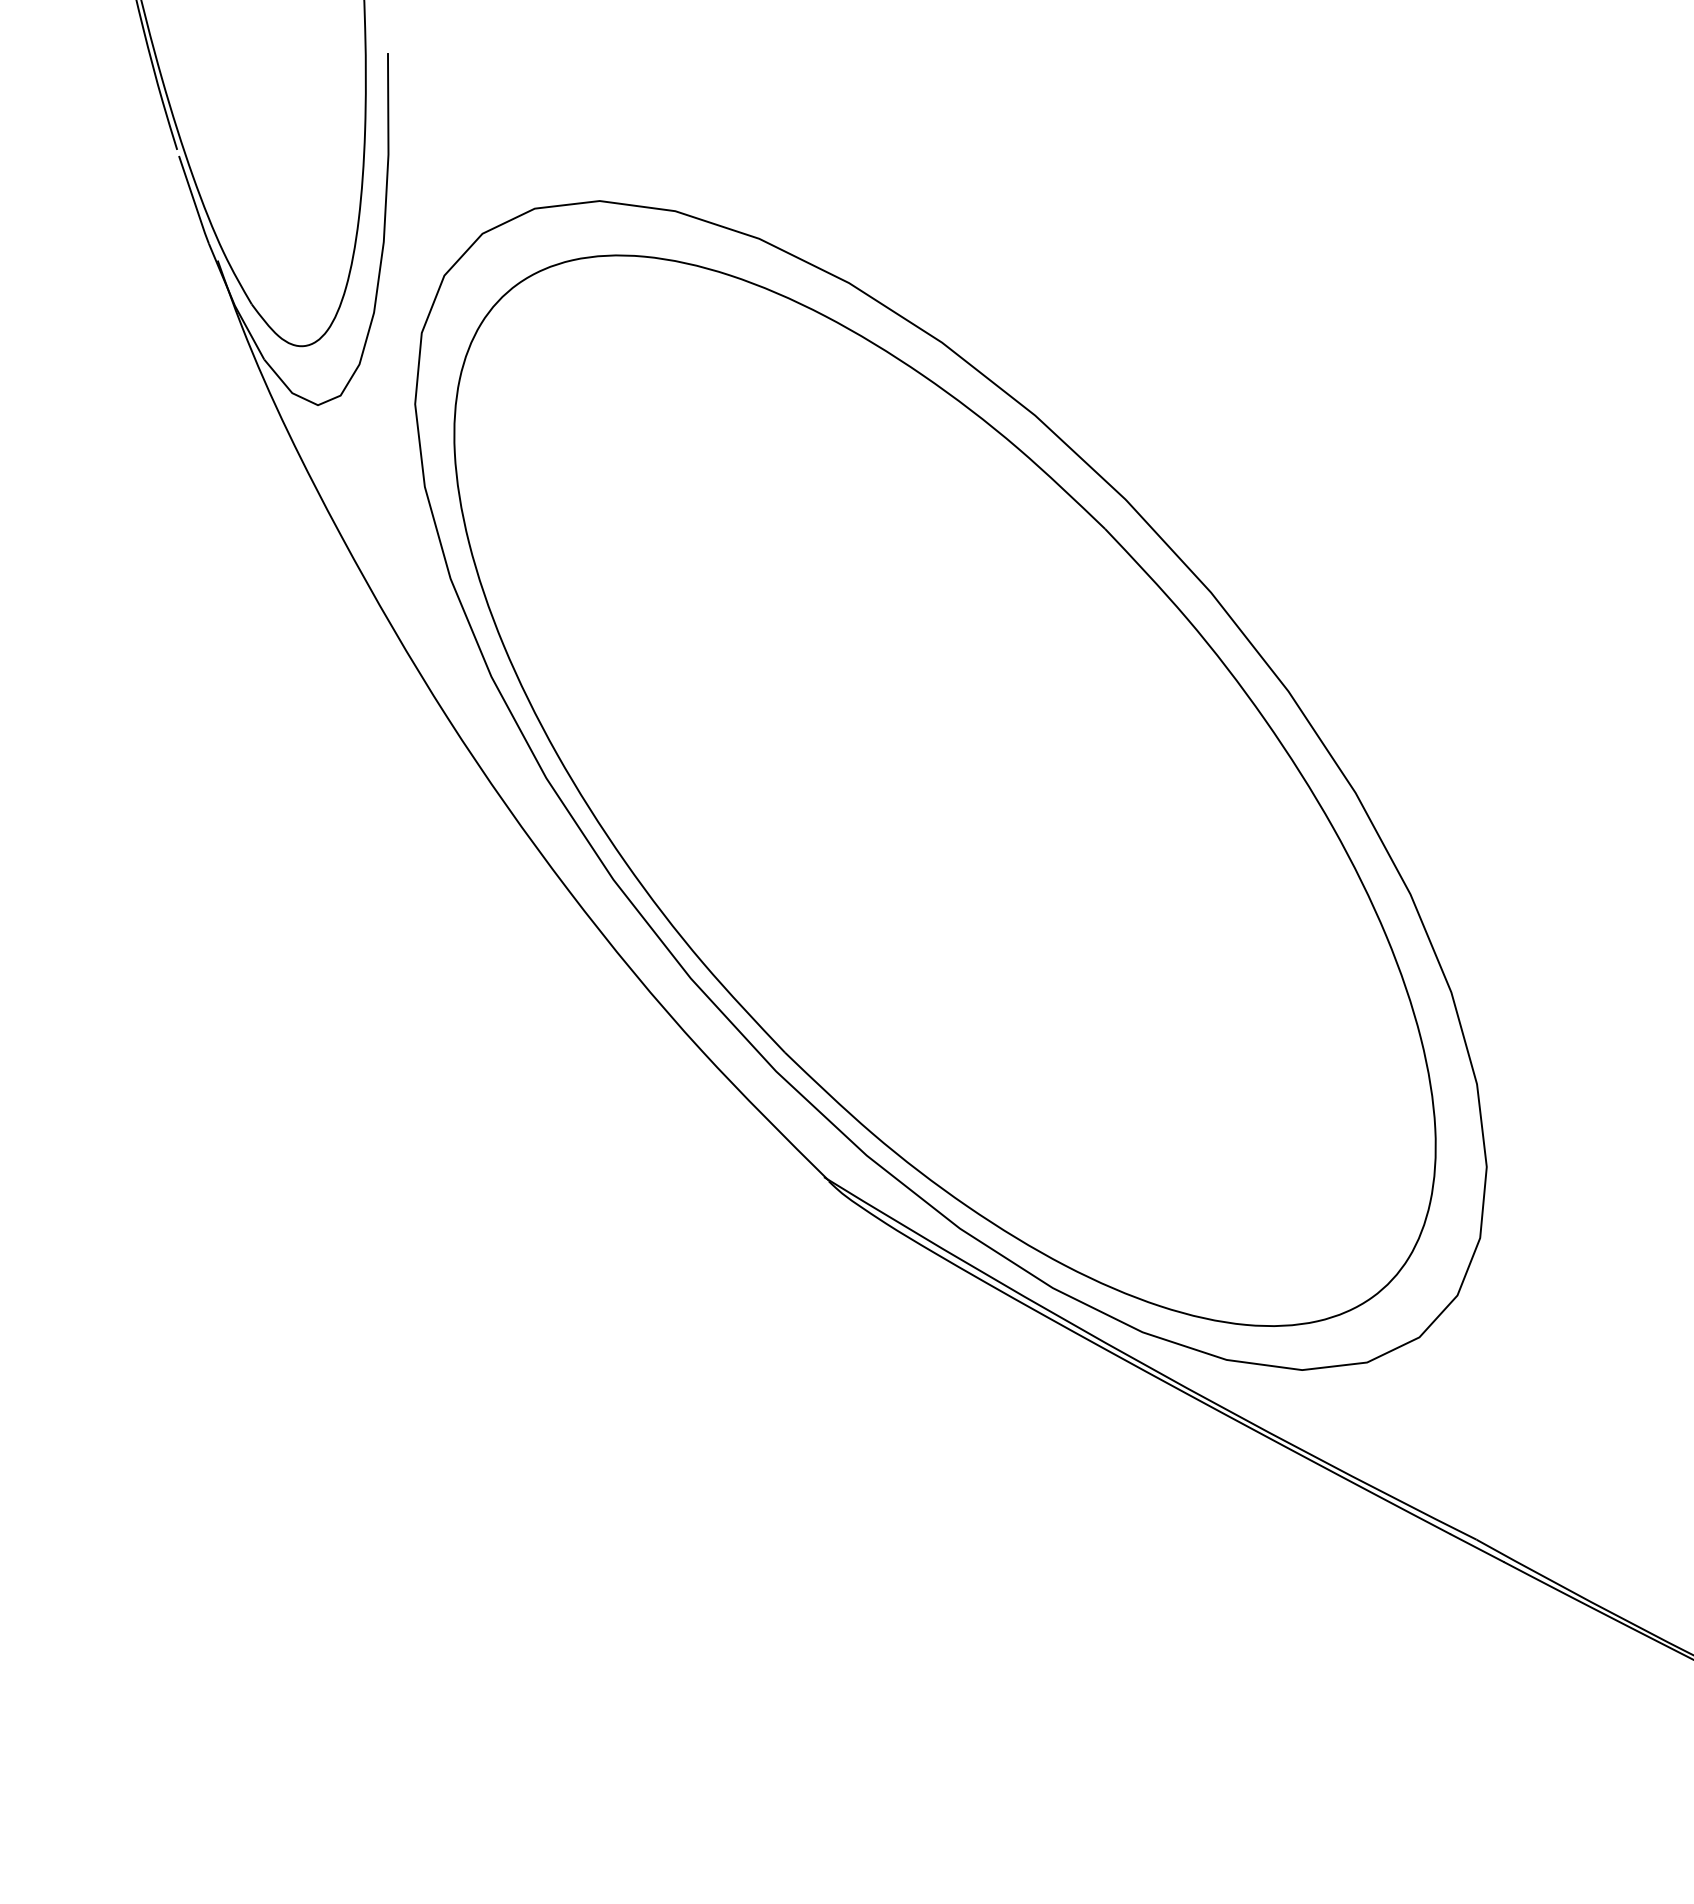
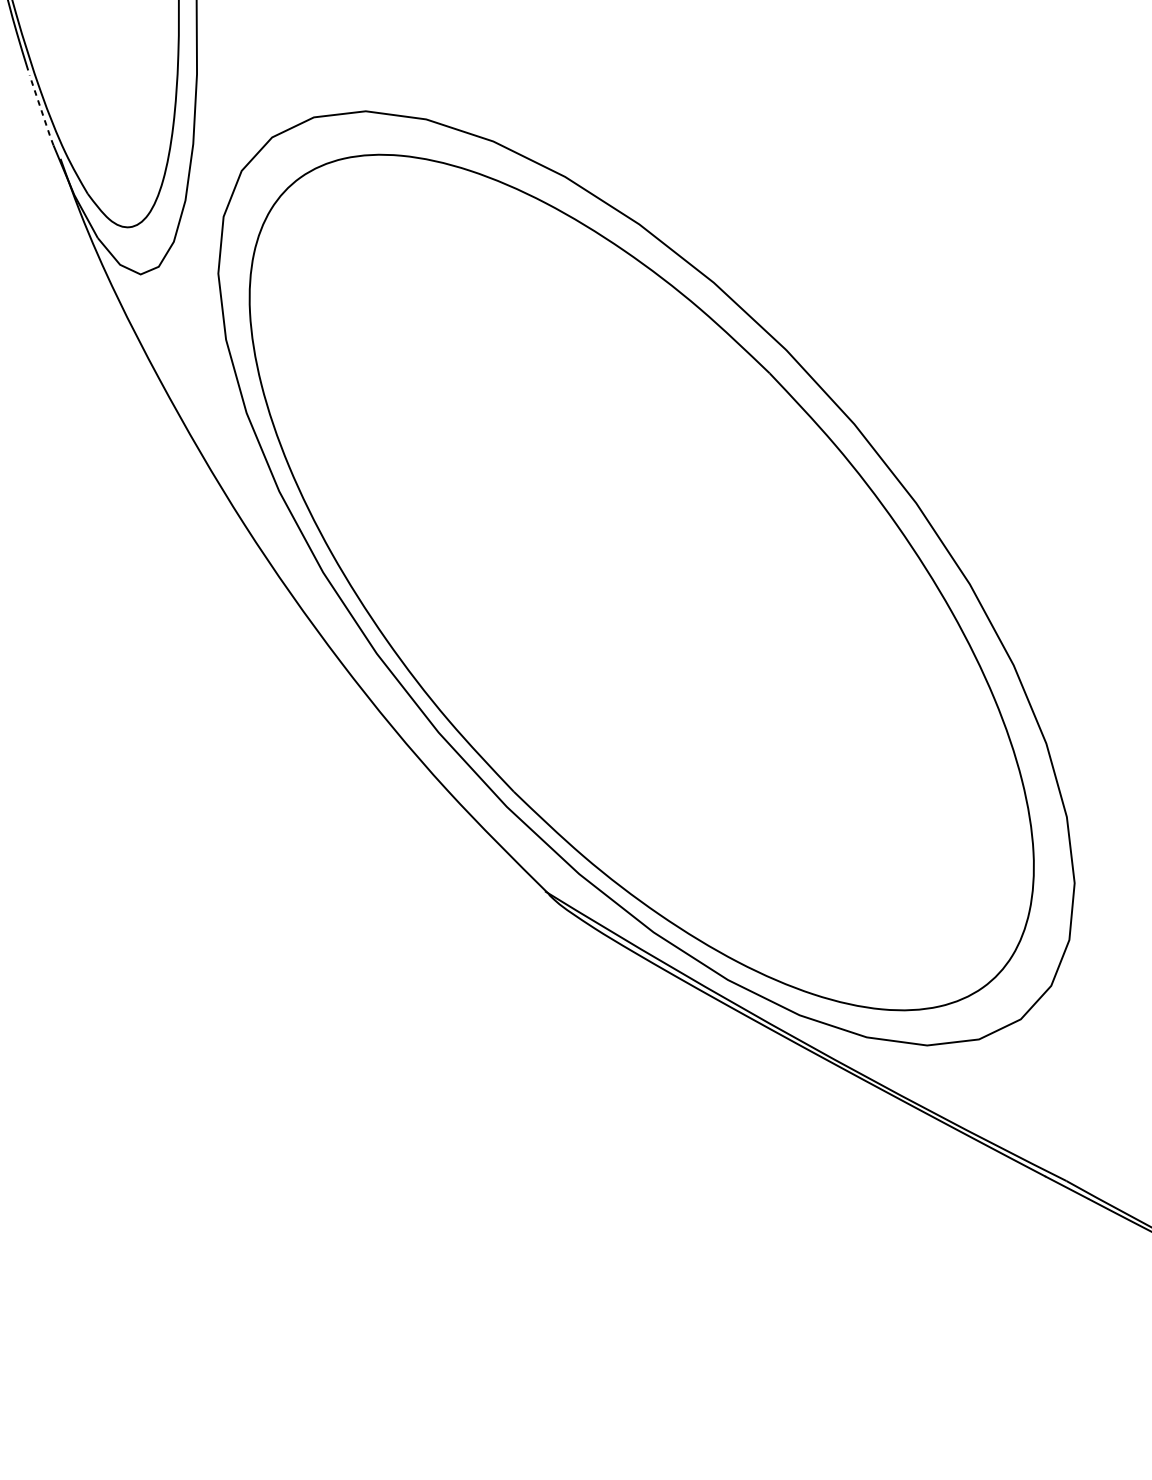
line: (193, 200) -> (41, 110), solid -> dashed

